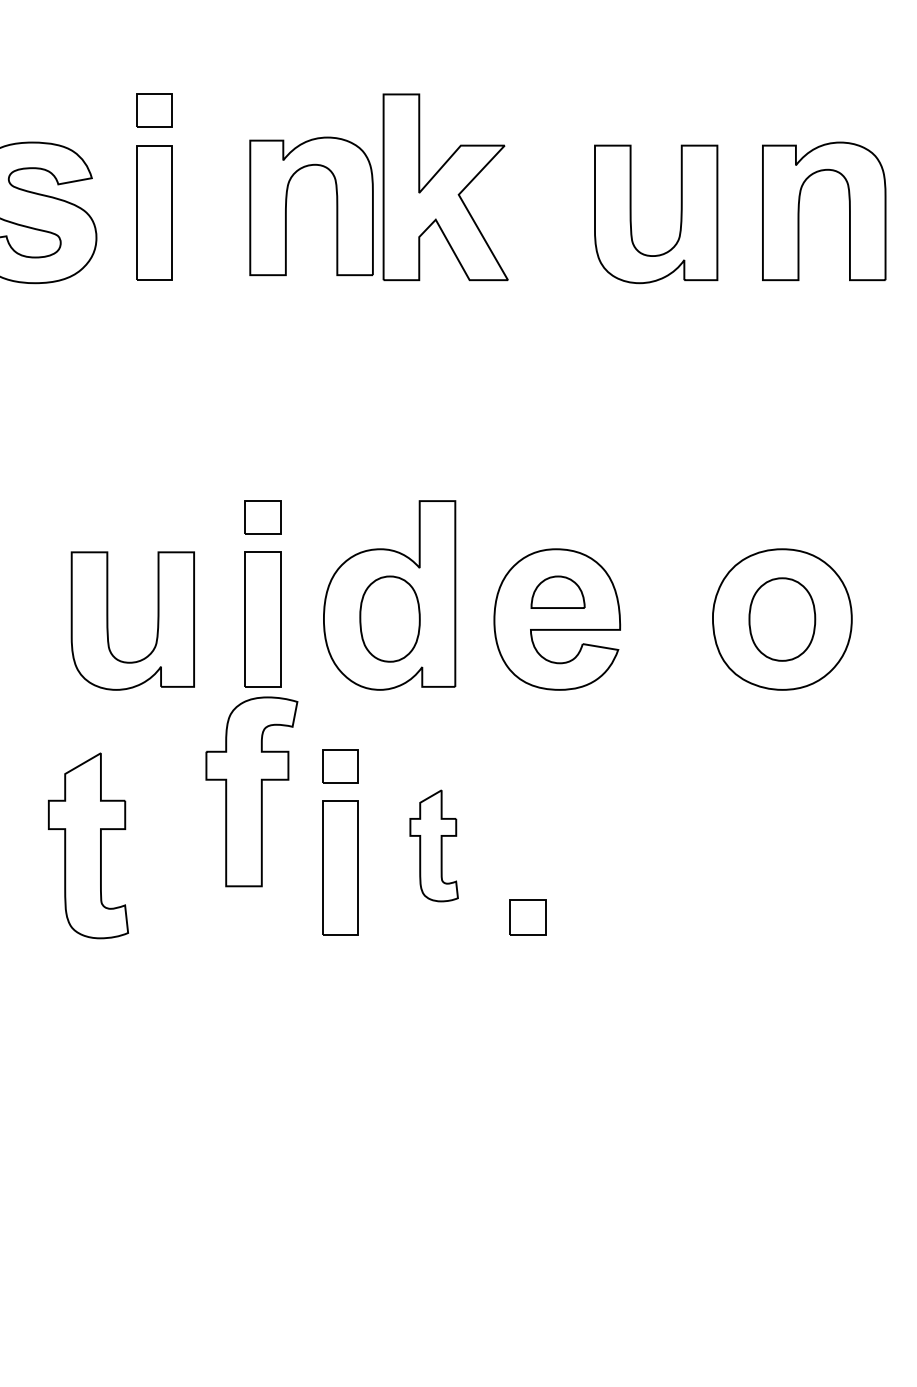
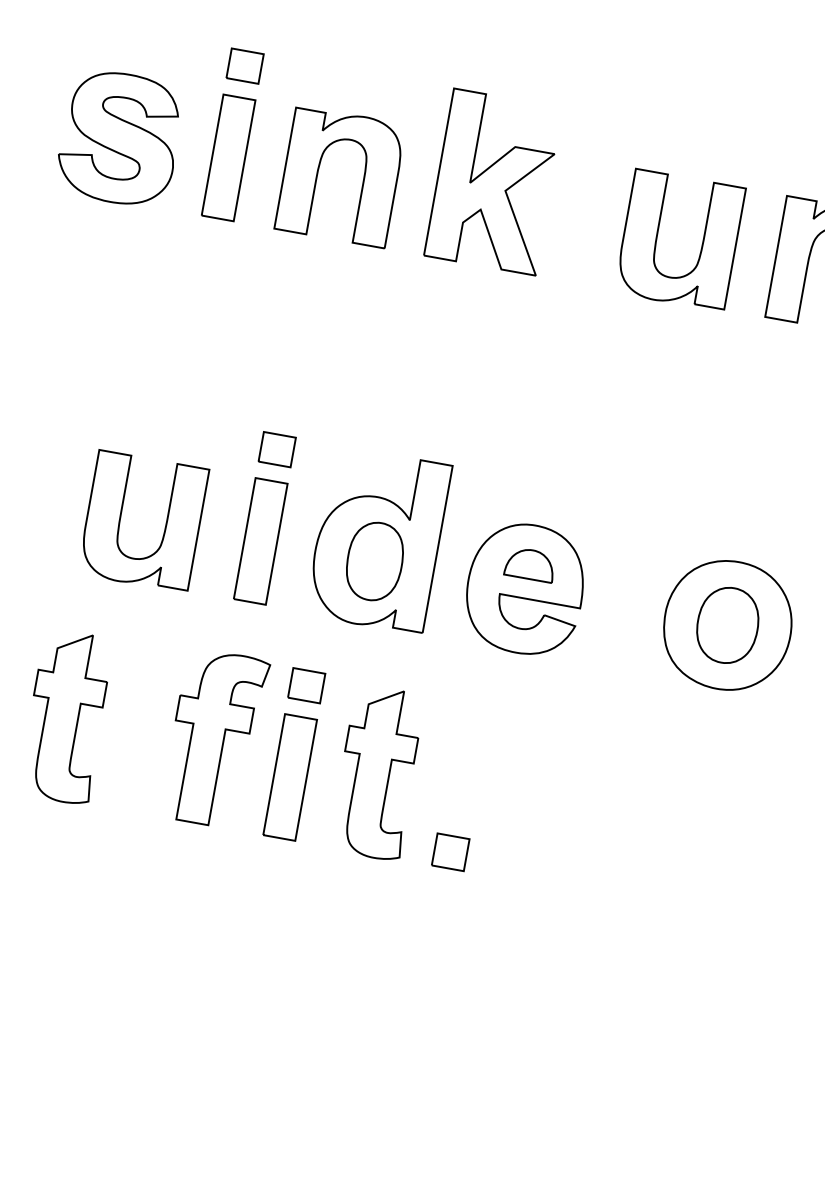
part: (287, 200) -> (319, 167), moved
part: (251, 791) -> (214, 738), moved
part: (433, 845) -> (377, 772), size x1.67

